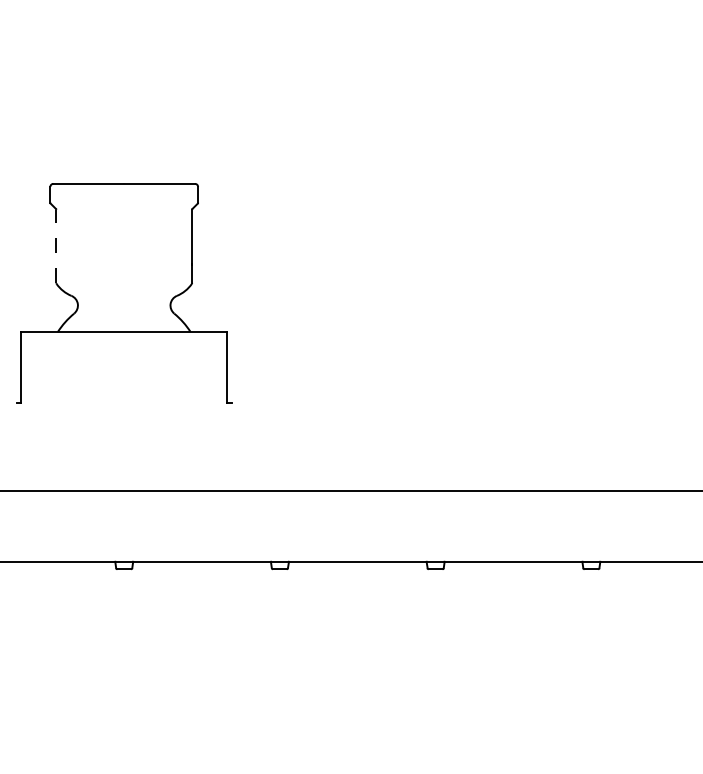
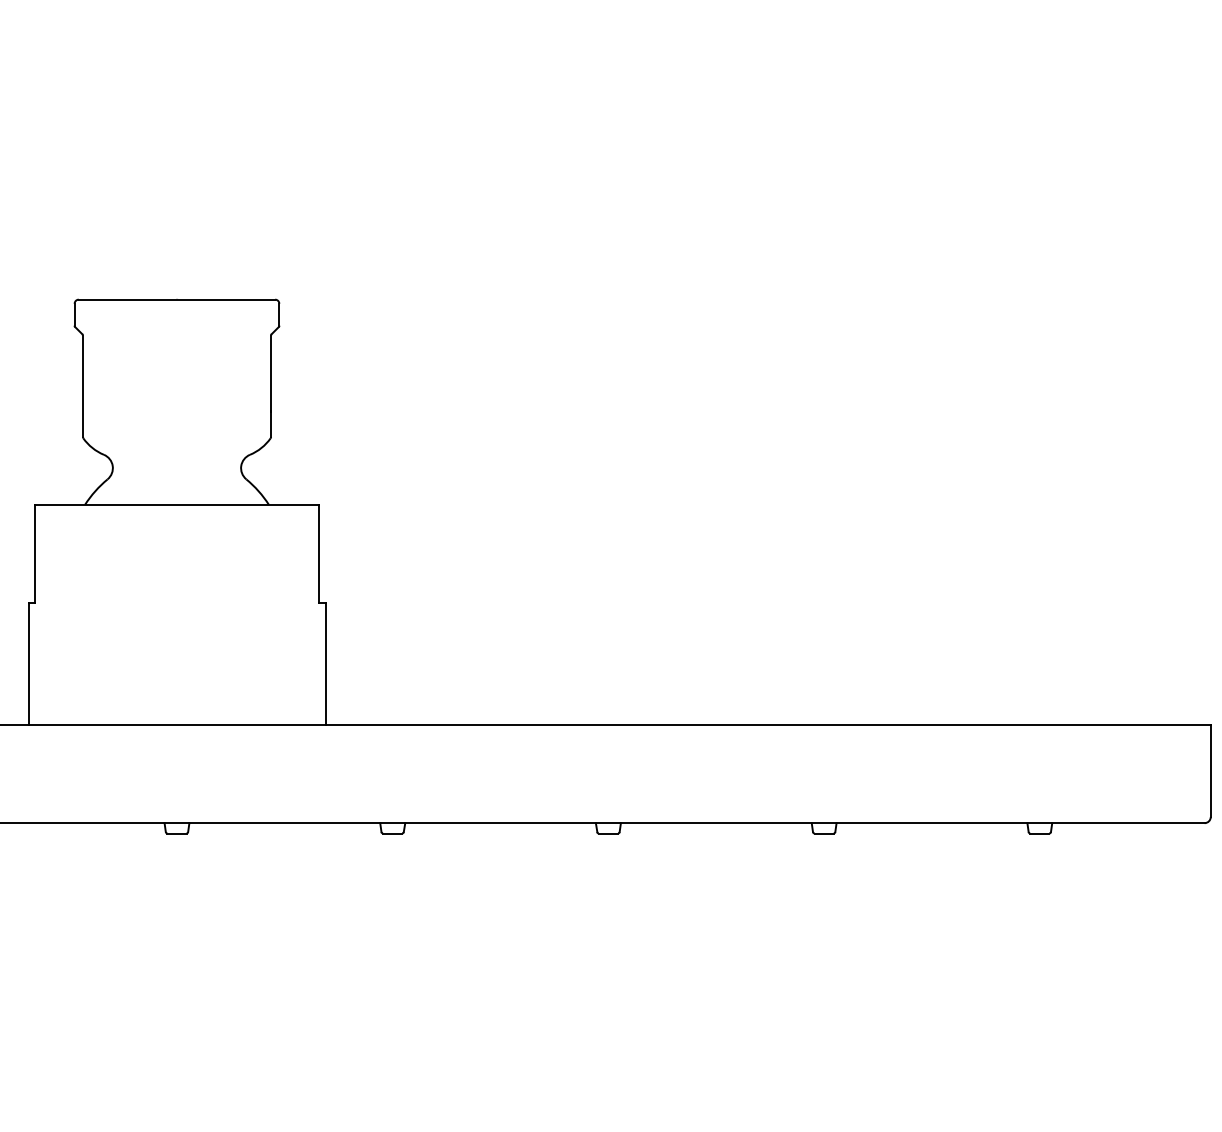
line: (56, 246) -> (82, 386), dashed -> solid
line: (17, 446) -> (28, 663), added
line: (231, 446) -> (325, 663), added

